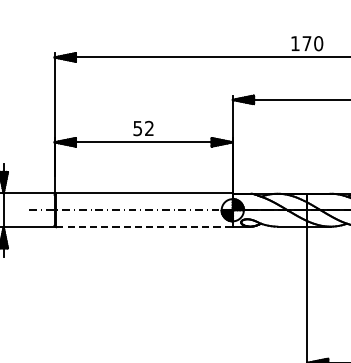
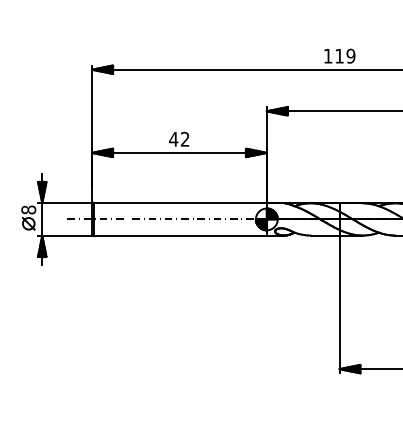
text: (313, 43) -> (345, 56), 170 -> 119
text: (137, 128) -> (173, 139), 52 -> 42
line: (144, 227) -> (180, 236), dashed -> solid

